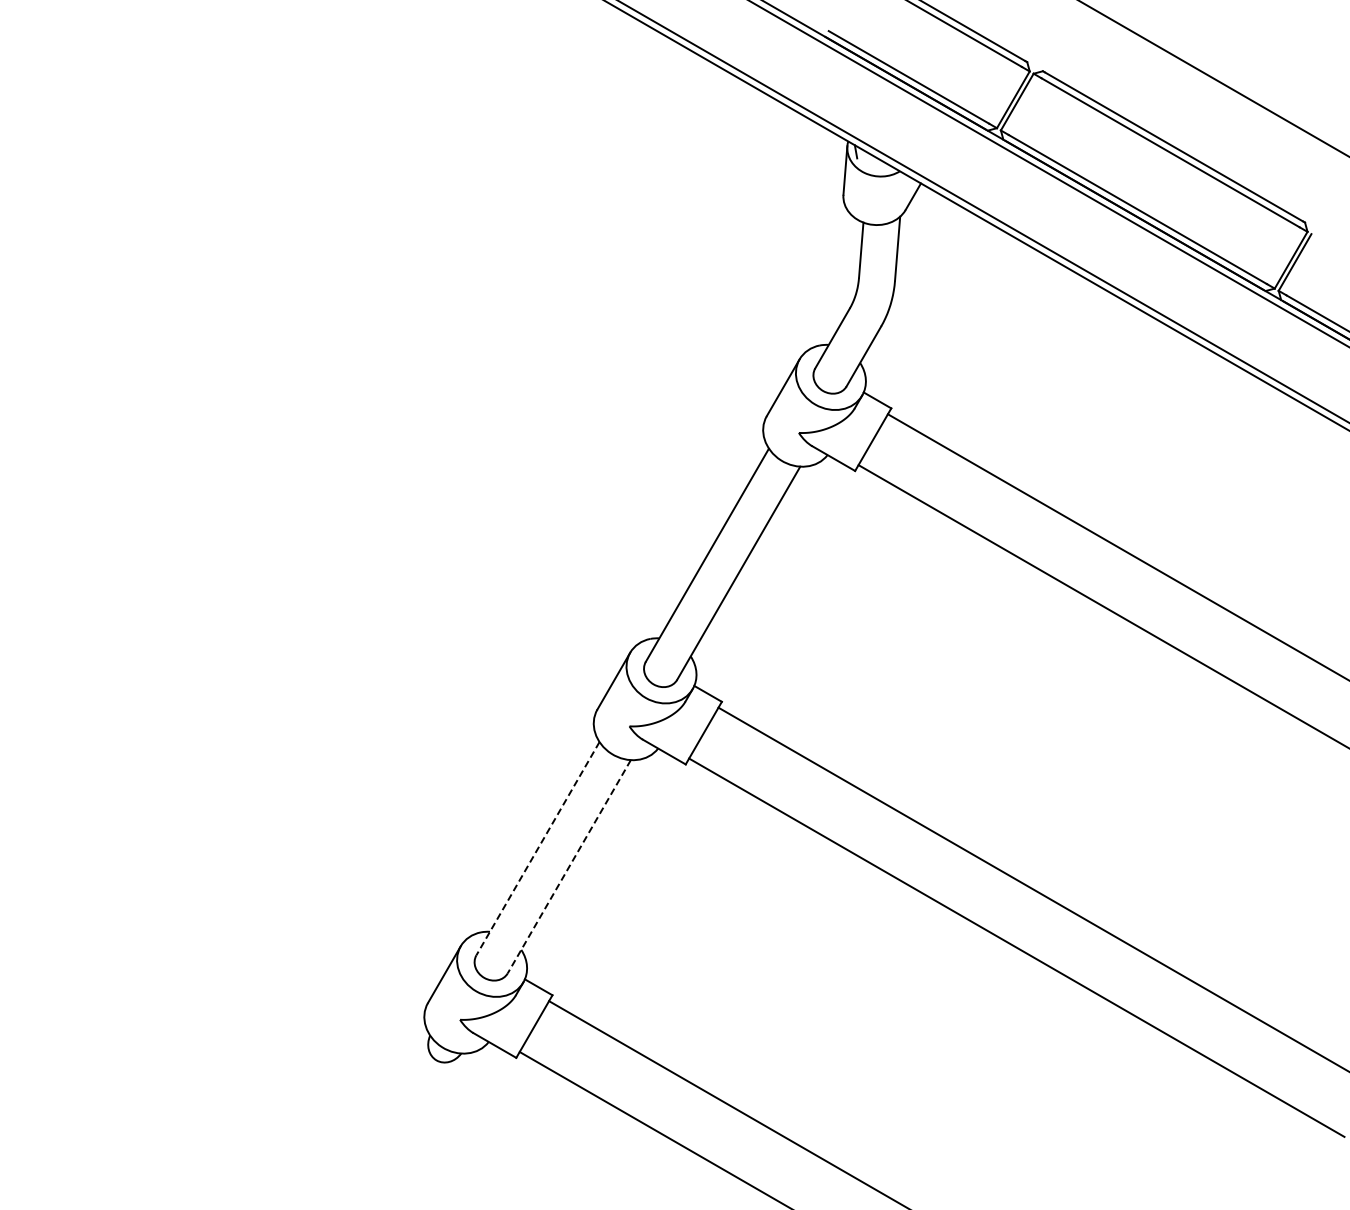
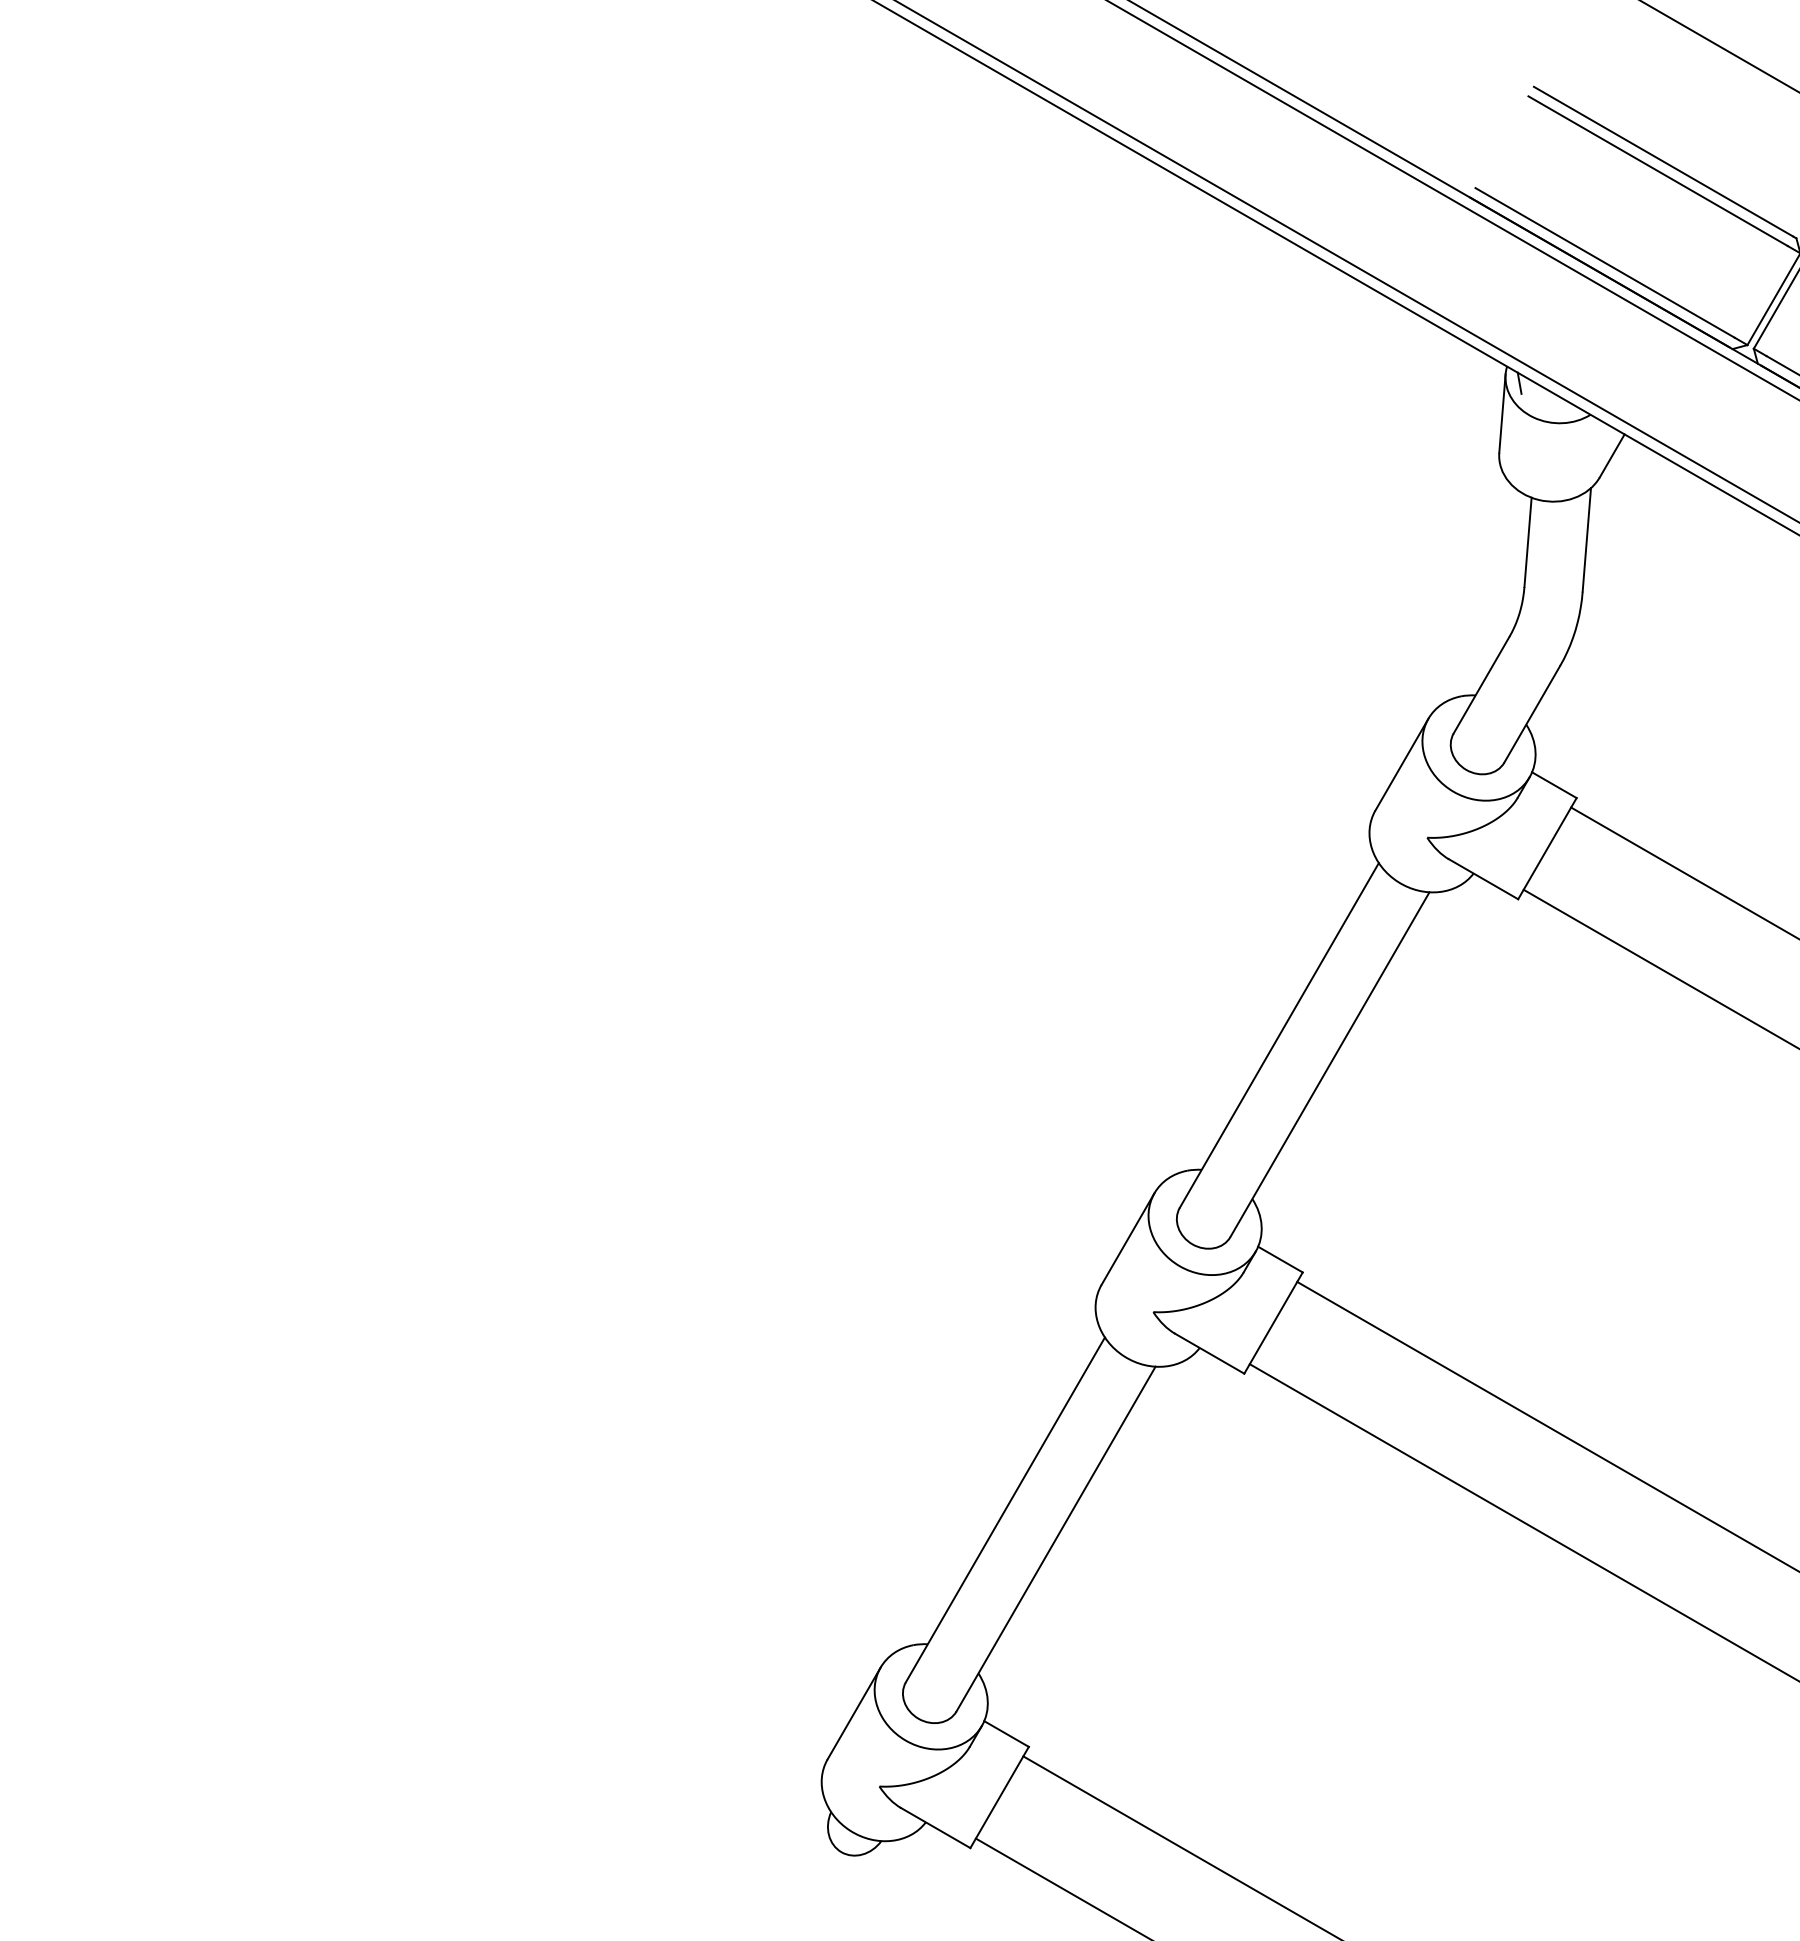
line: (537, 849) -> (1004, 1511), dashed -> solid
line: (569, 867) -> (1056, 1540), dashed -> solid

